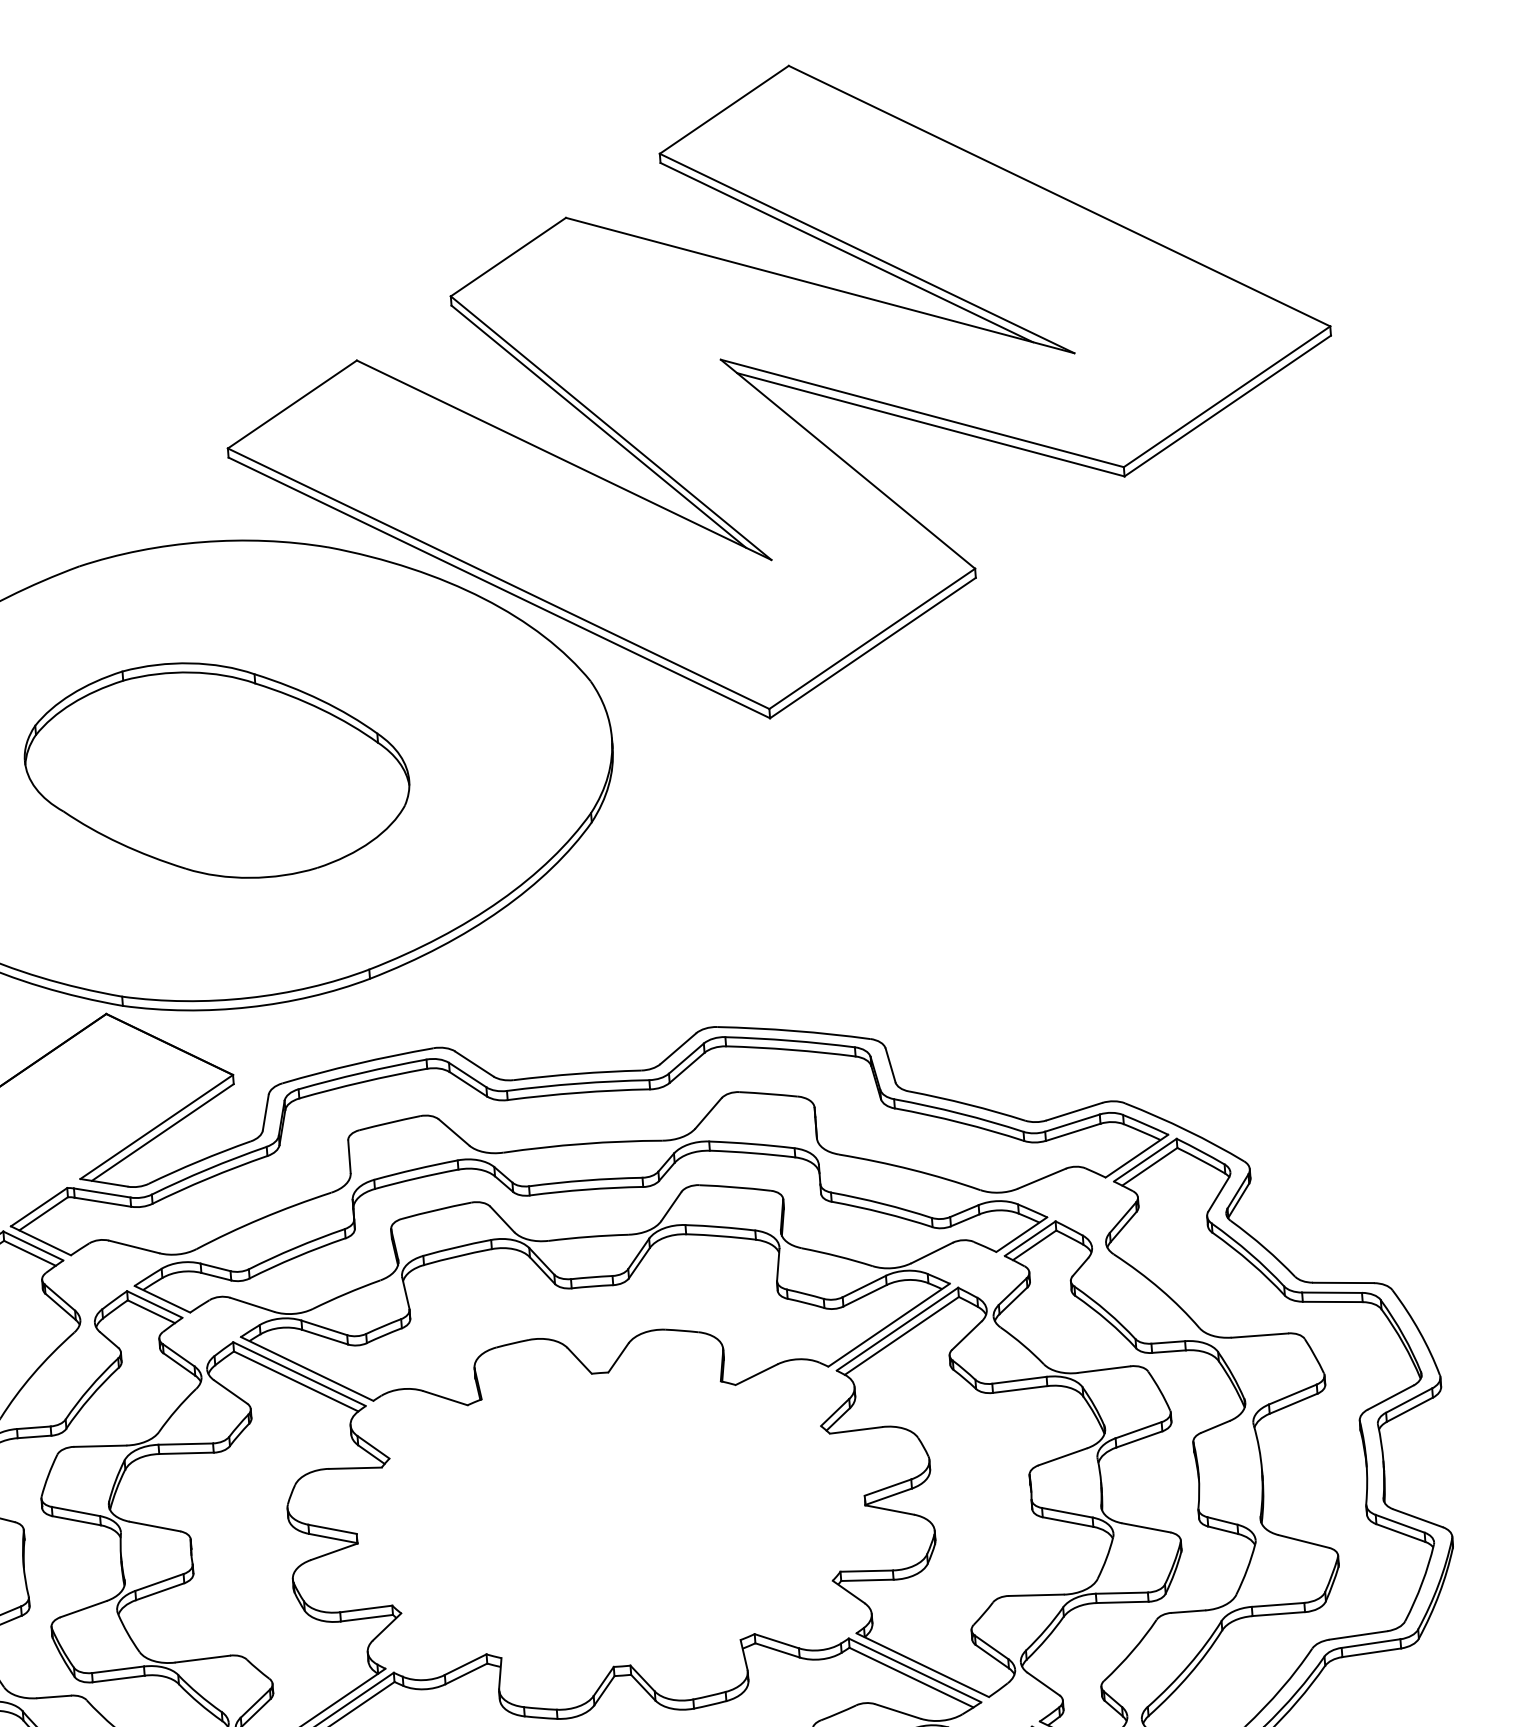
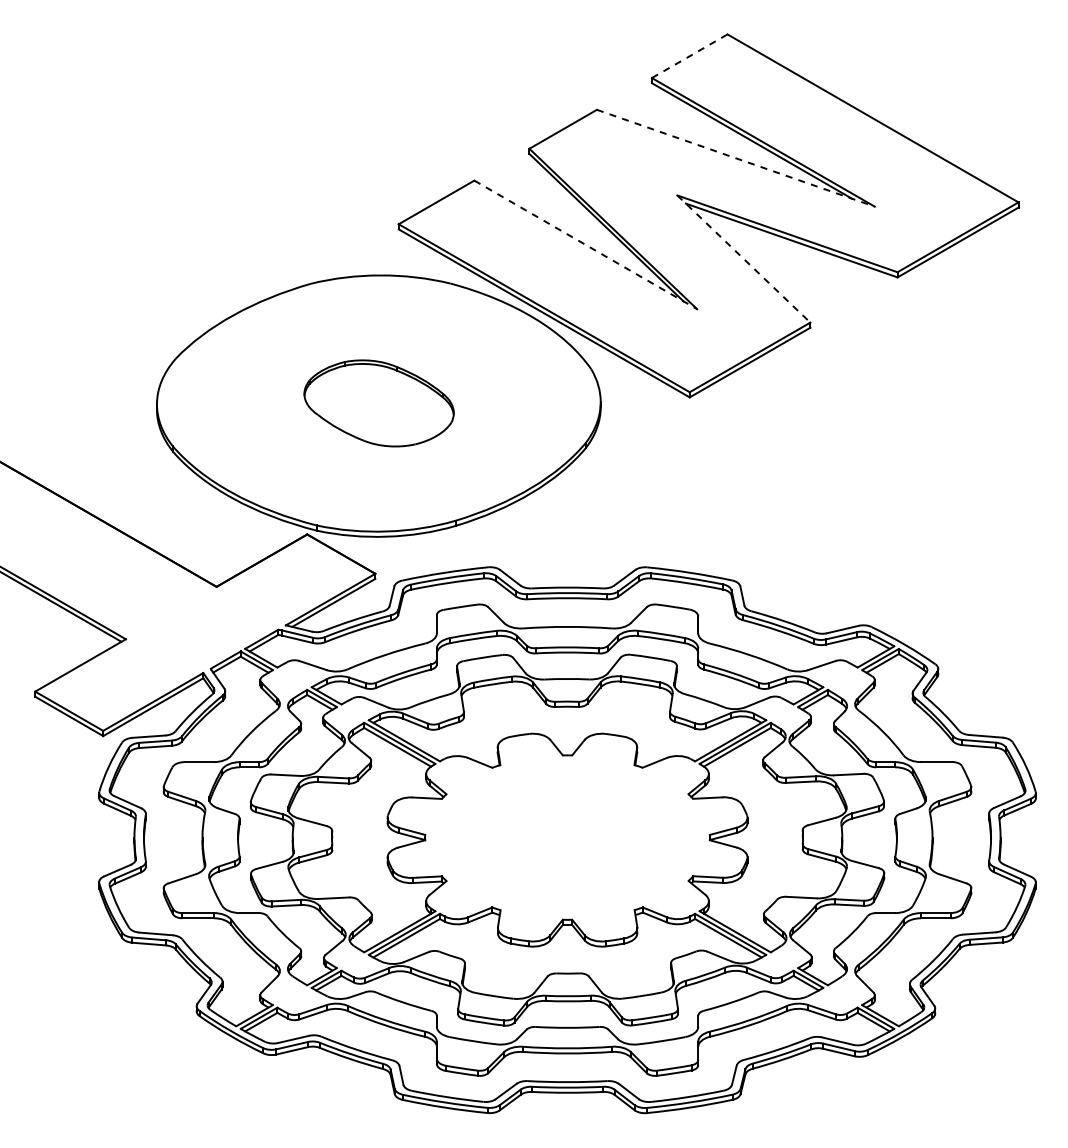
line: (723, 110) -> (689, 56), solid -> dashed
line: (821, 285) -> (736, 158), solid -> dashed
line: (563, 459) -> (585, 244), solid -> dashed
line: (849, 464) -> (744, 259), solid -> dashed
part: (215, 770) -> (378, 403), size x0.7

